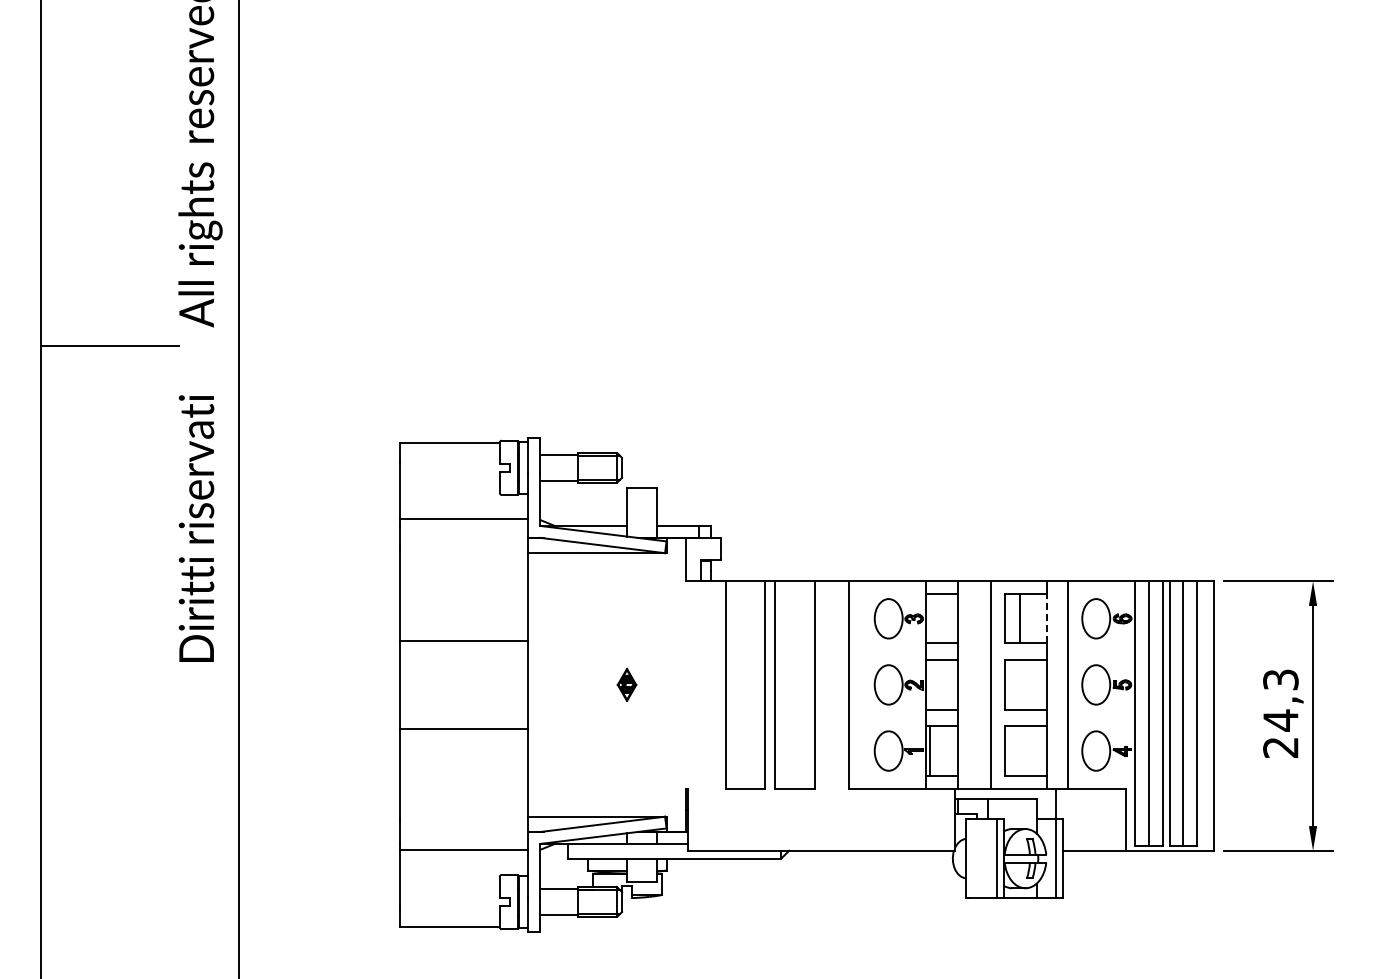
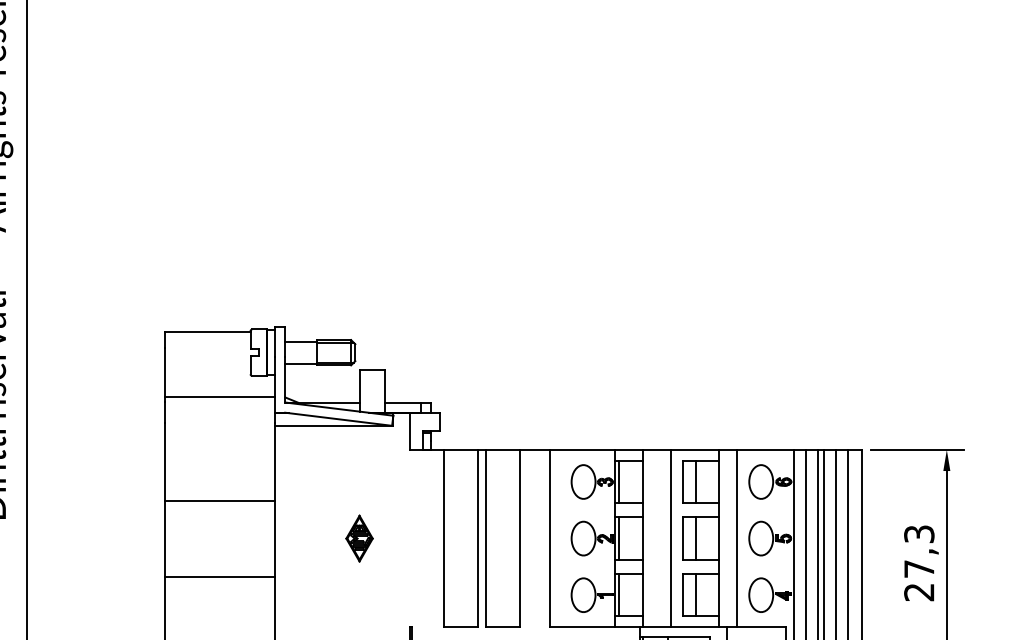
line: (930, 618) -> (619, 481), added
line: (1046, 618) -> (718, 481), dashed -> solid
part: (626, 684) -> (359, 538), size x1.67
line: (930, 684) -> (619, 538), added
line: (1020, 684) -> (696, 538), added
text: (1280, 720) -> (918, 569), 24,3 -> 27,3
line: (1020, 750) -> (696, 594), added

